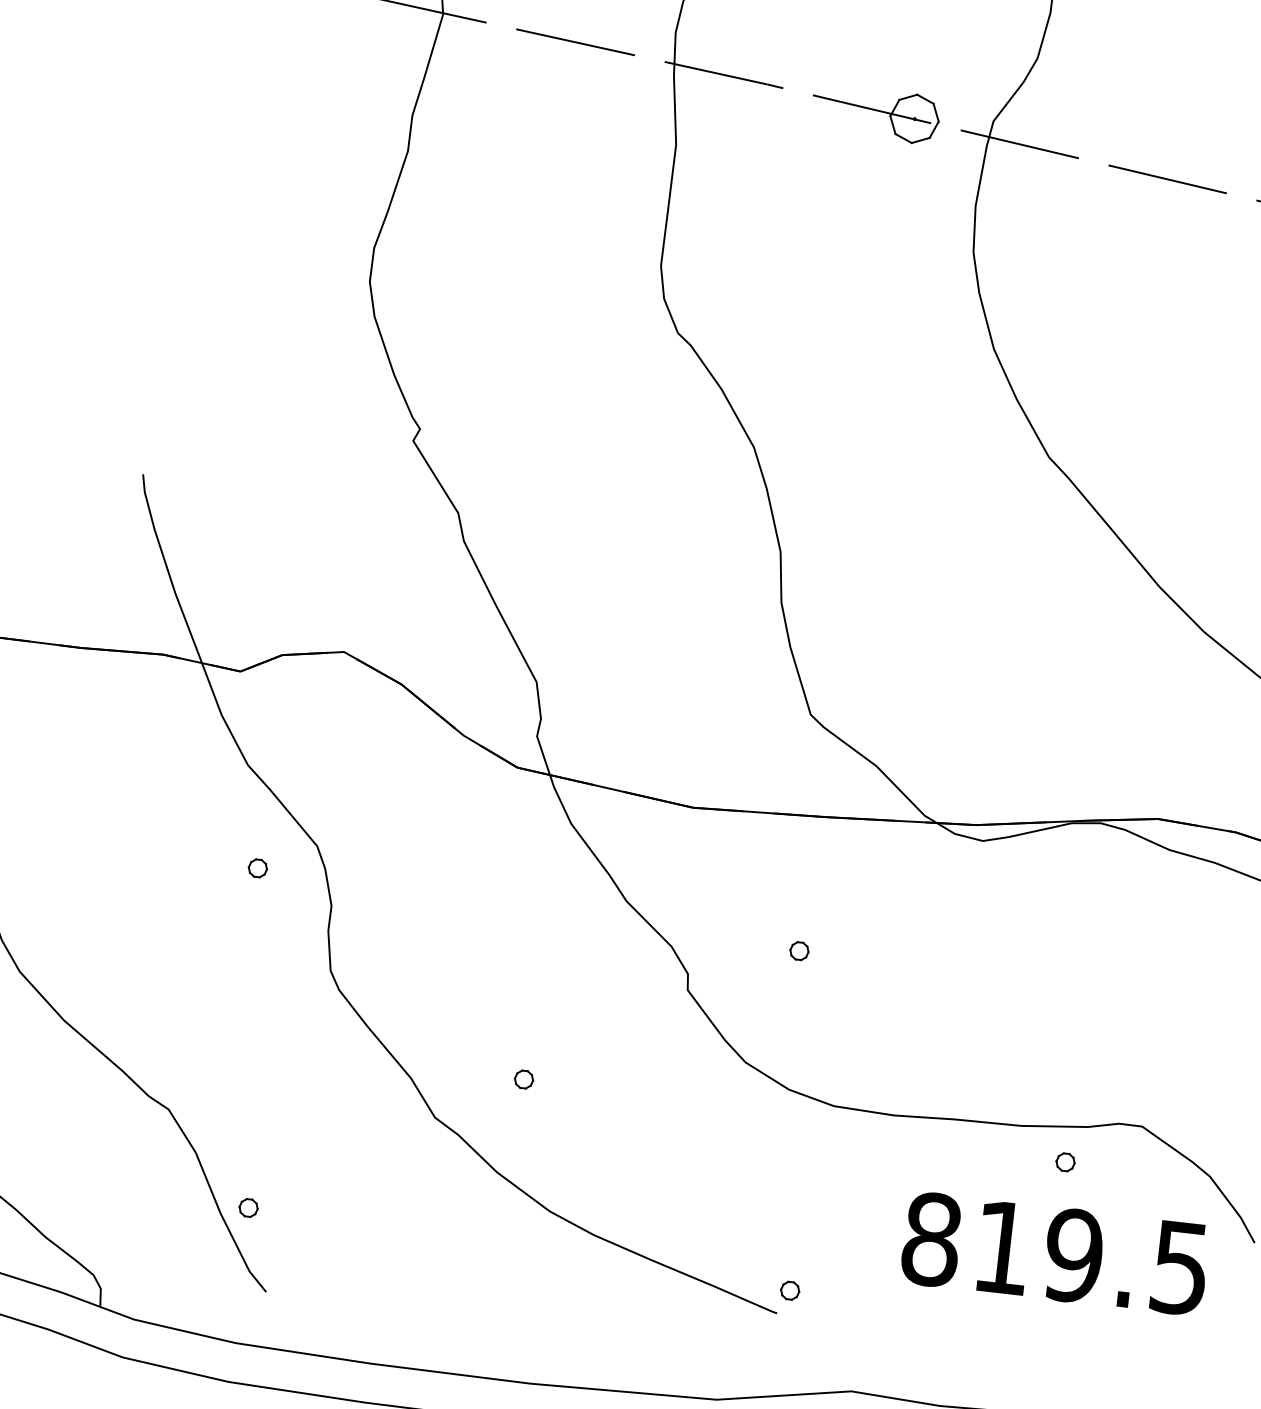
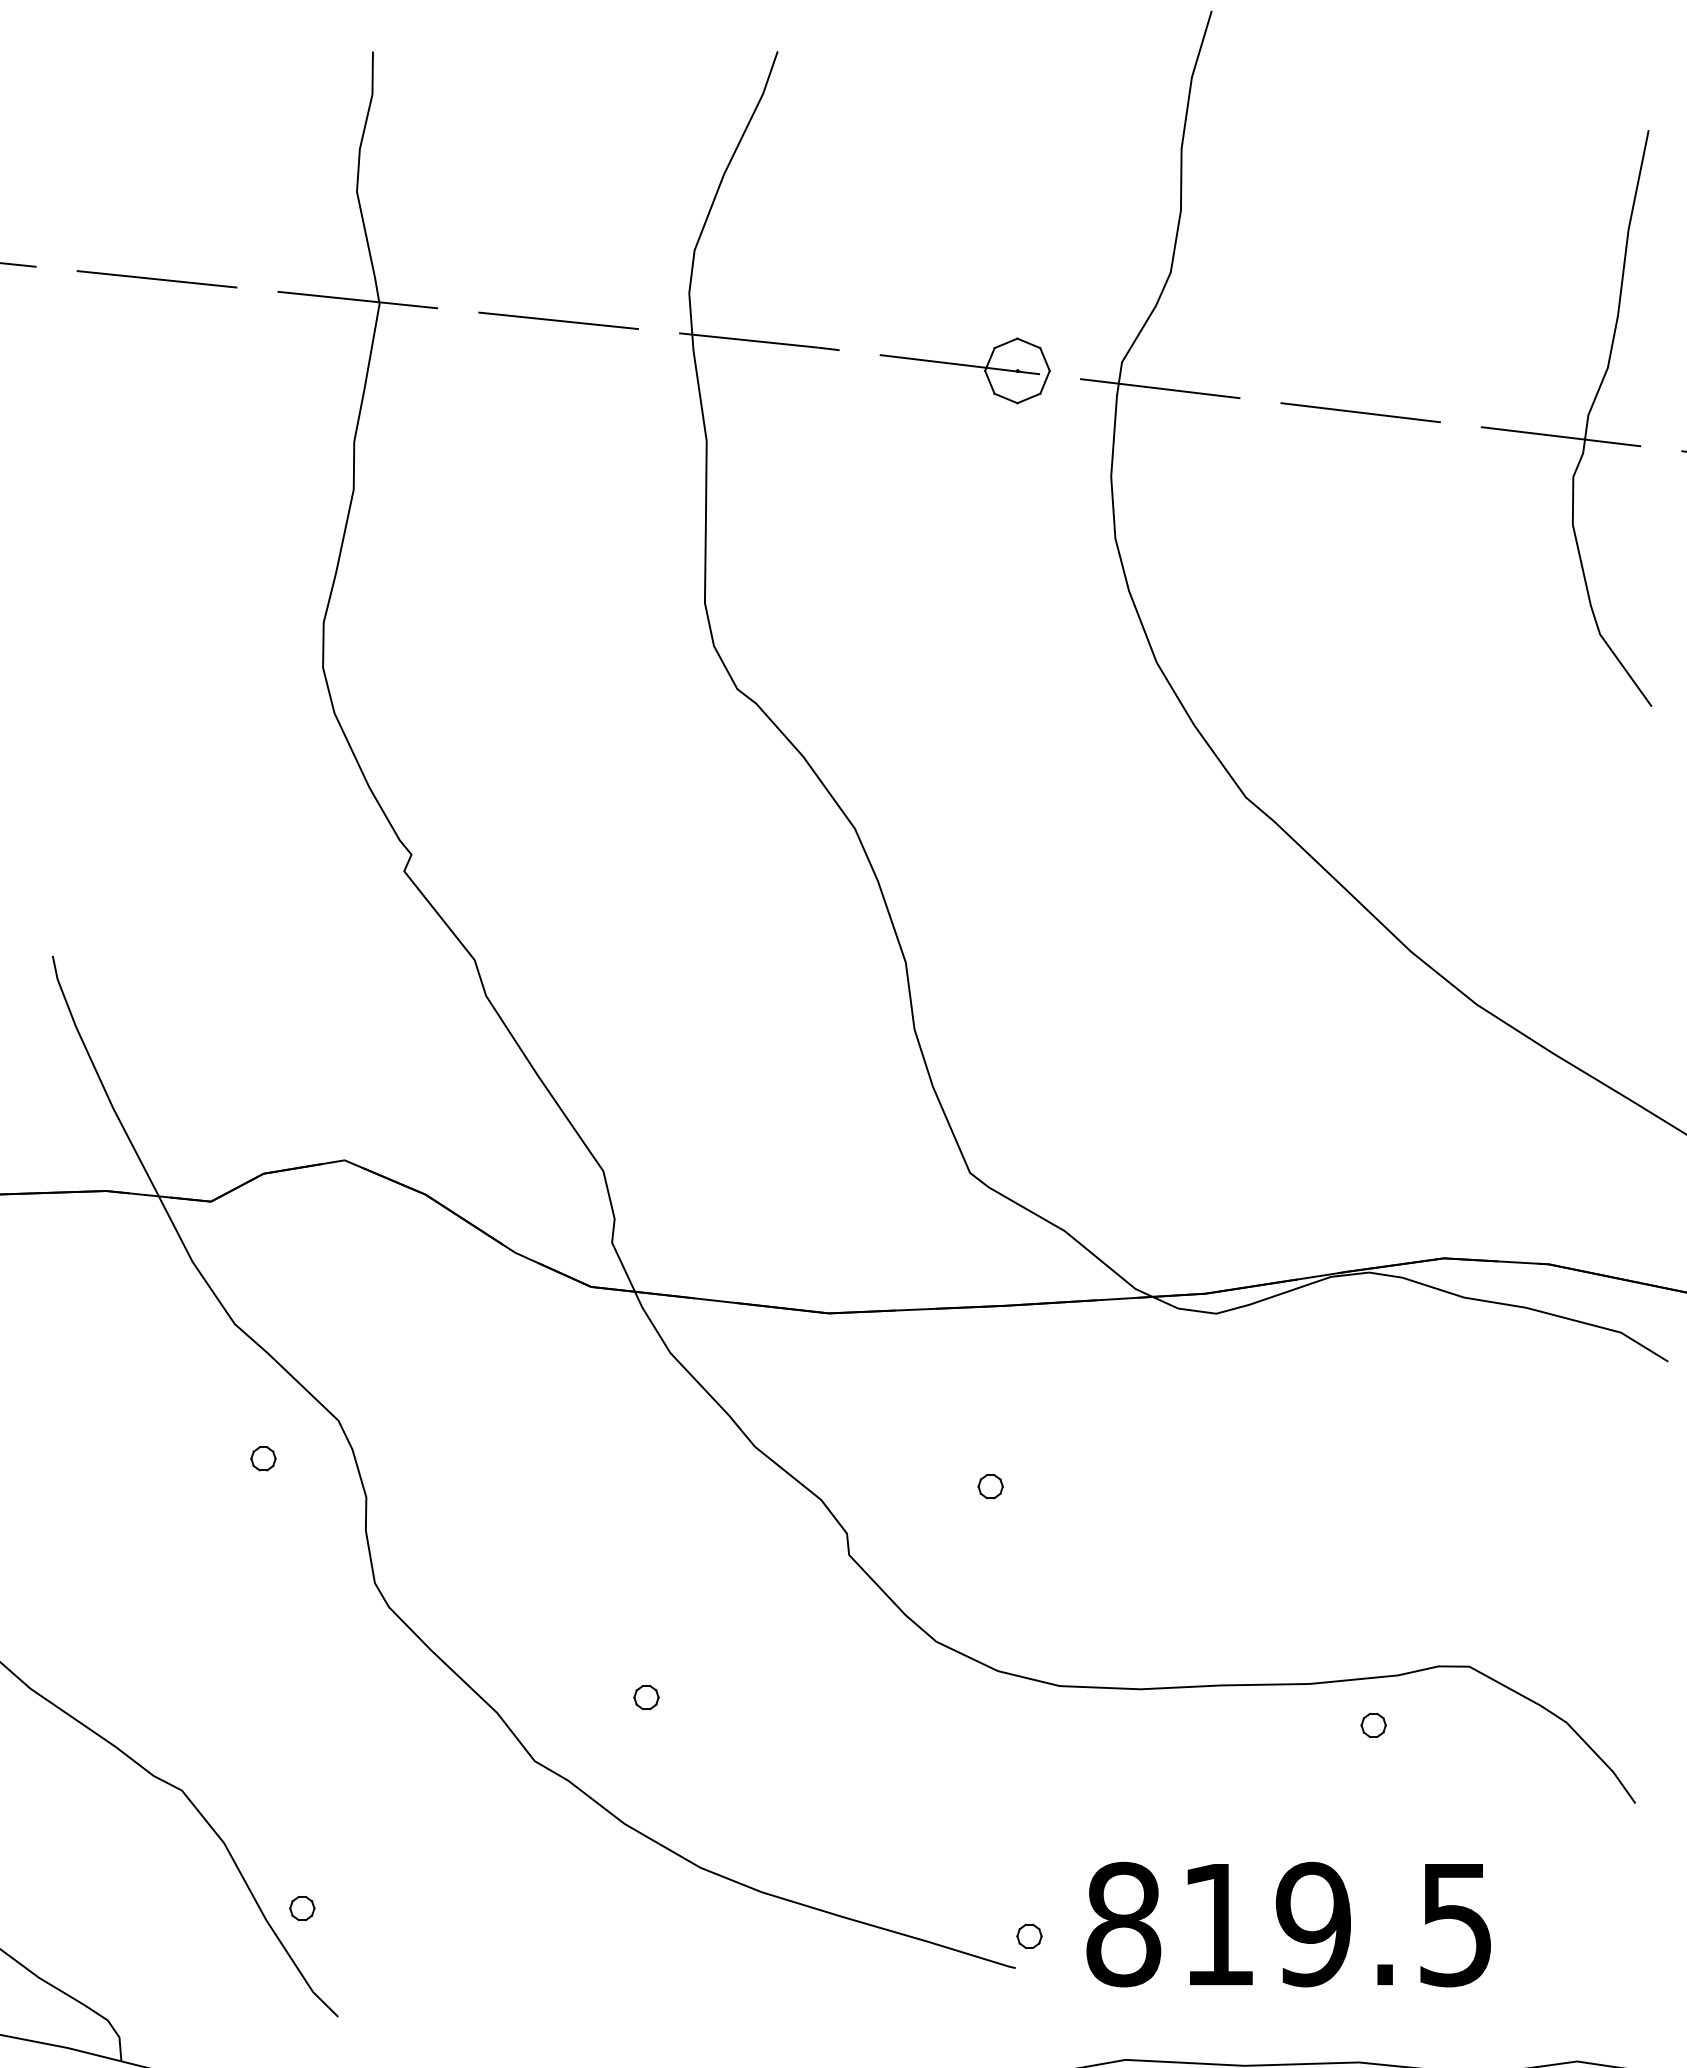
text: (1055, 1253) -> (1288, 1924), moved

